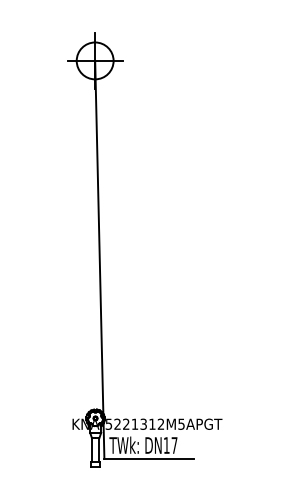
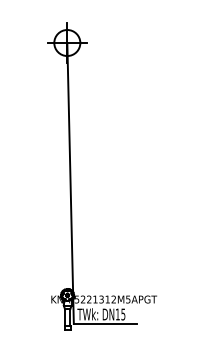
text: (174, 445) -> (123, 314), DN17 -> DN15

